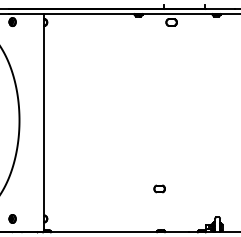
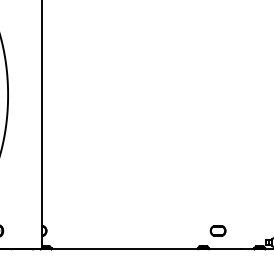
part: (159, 188) -> (217, 230), moved

